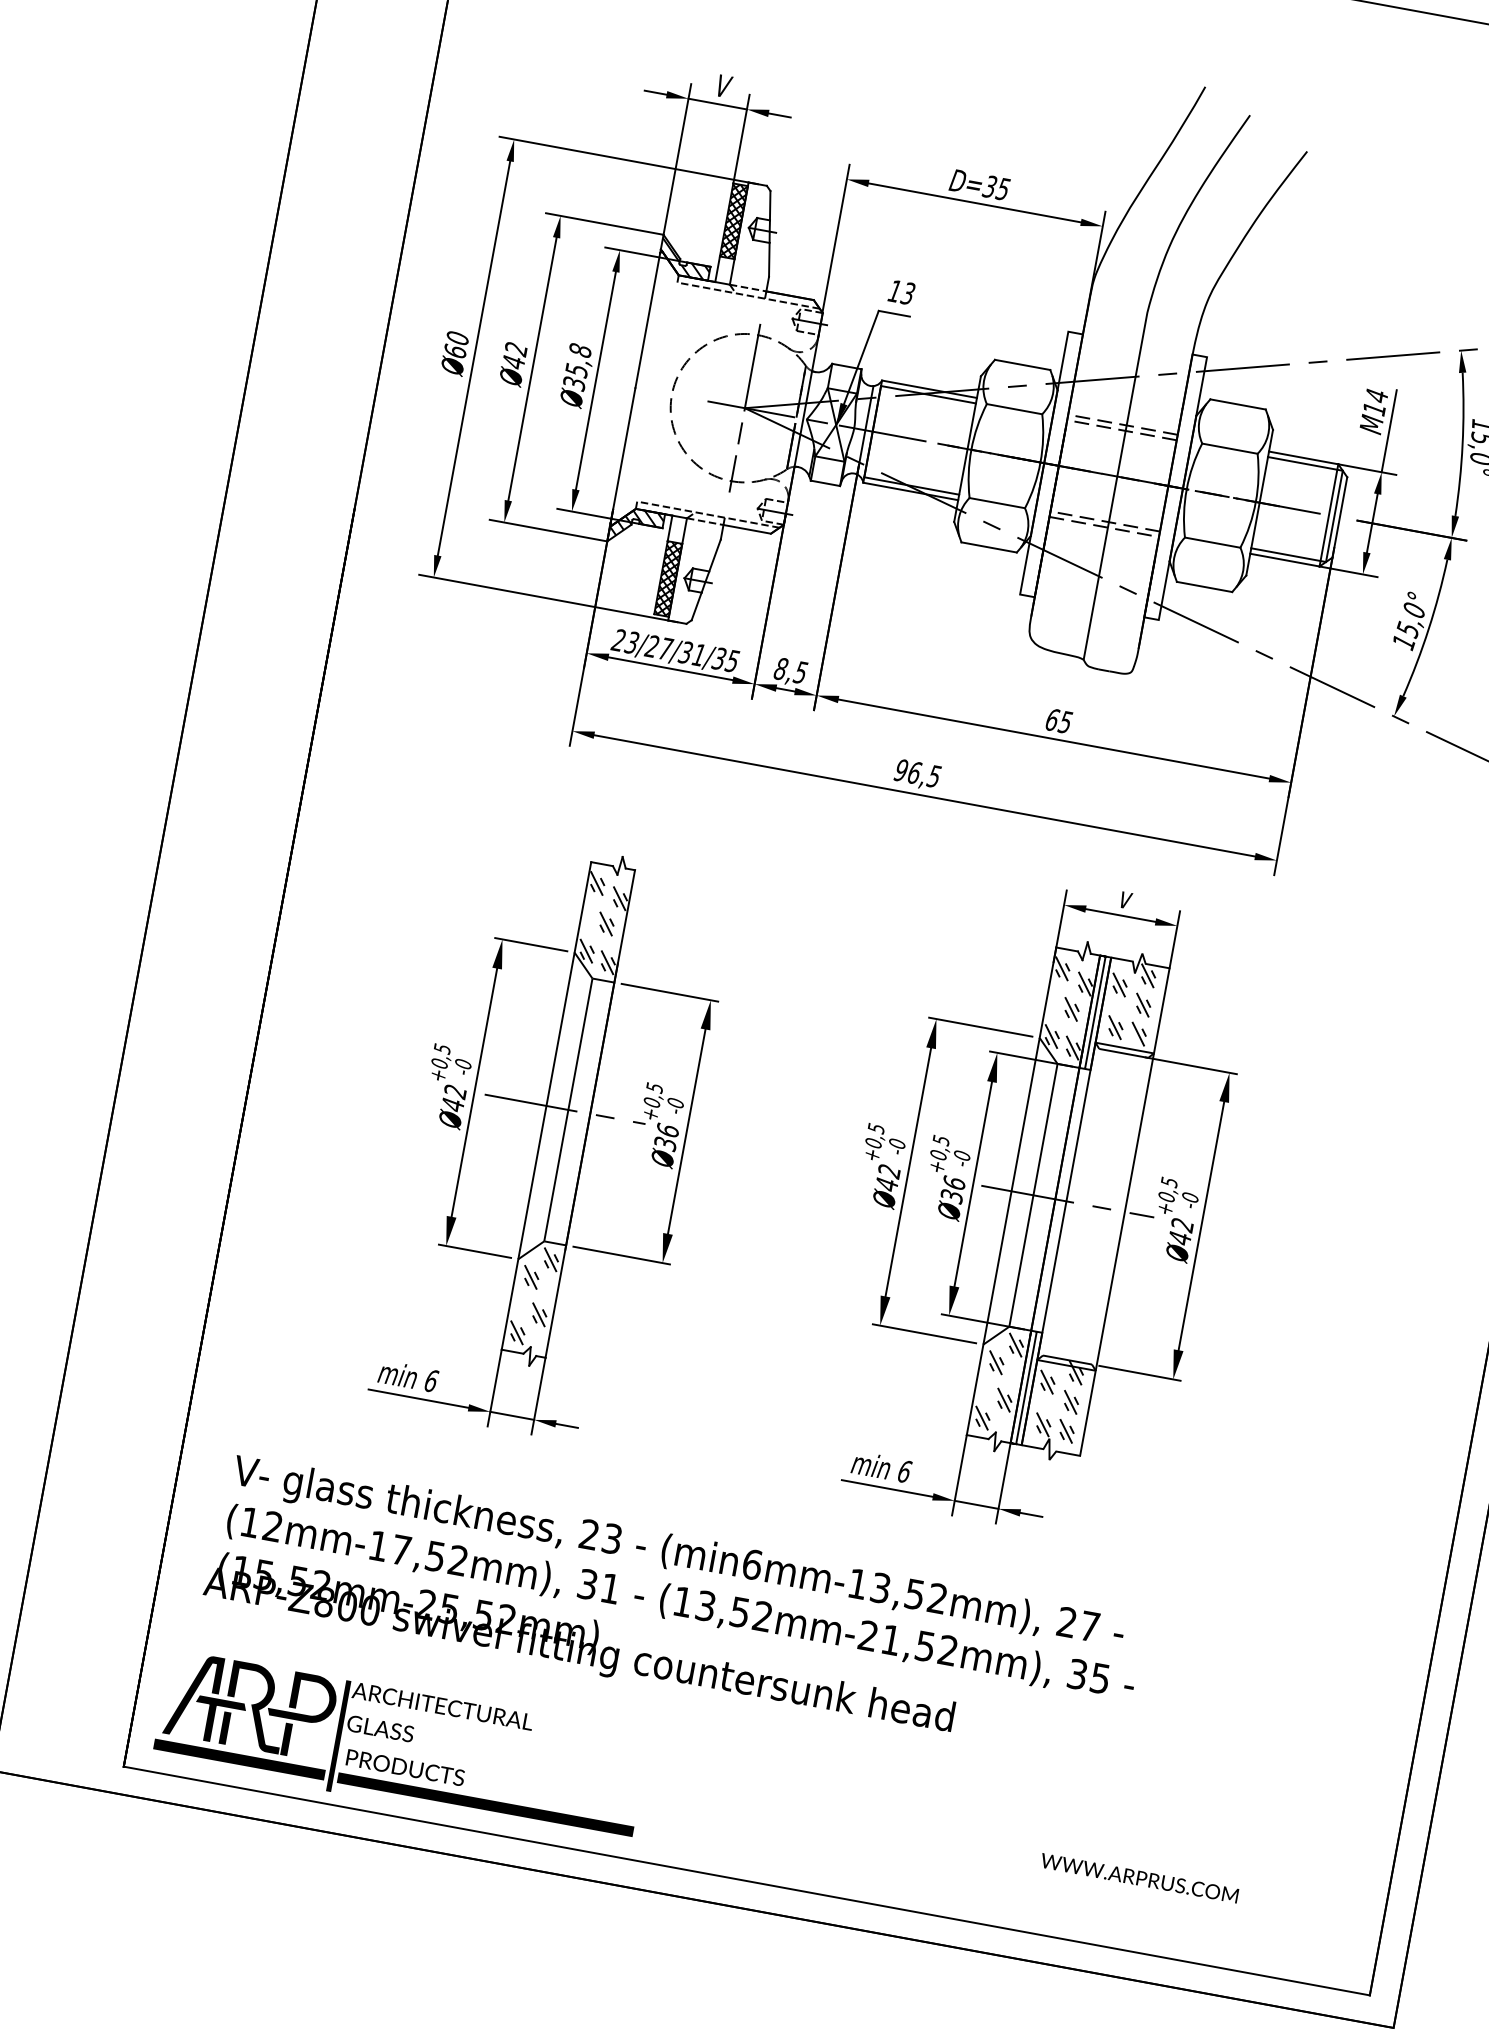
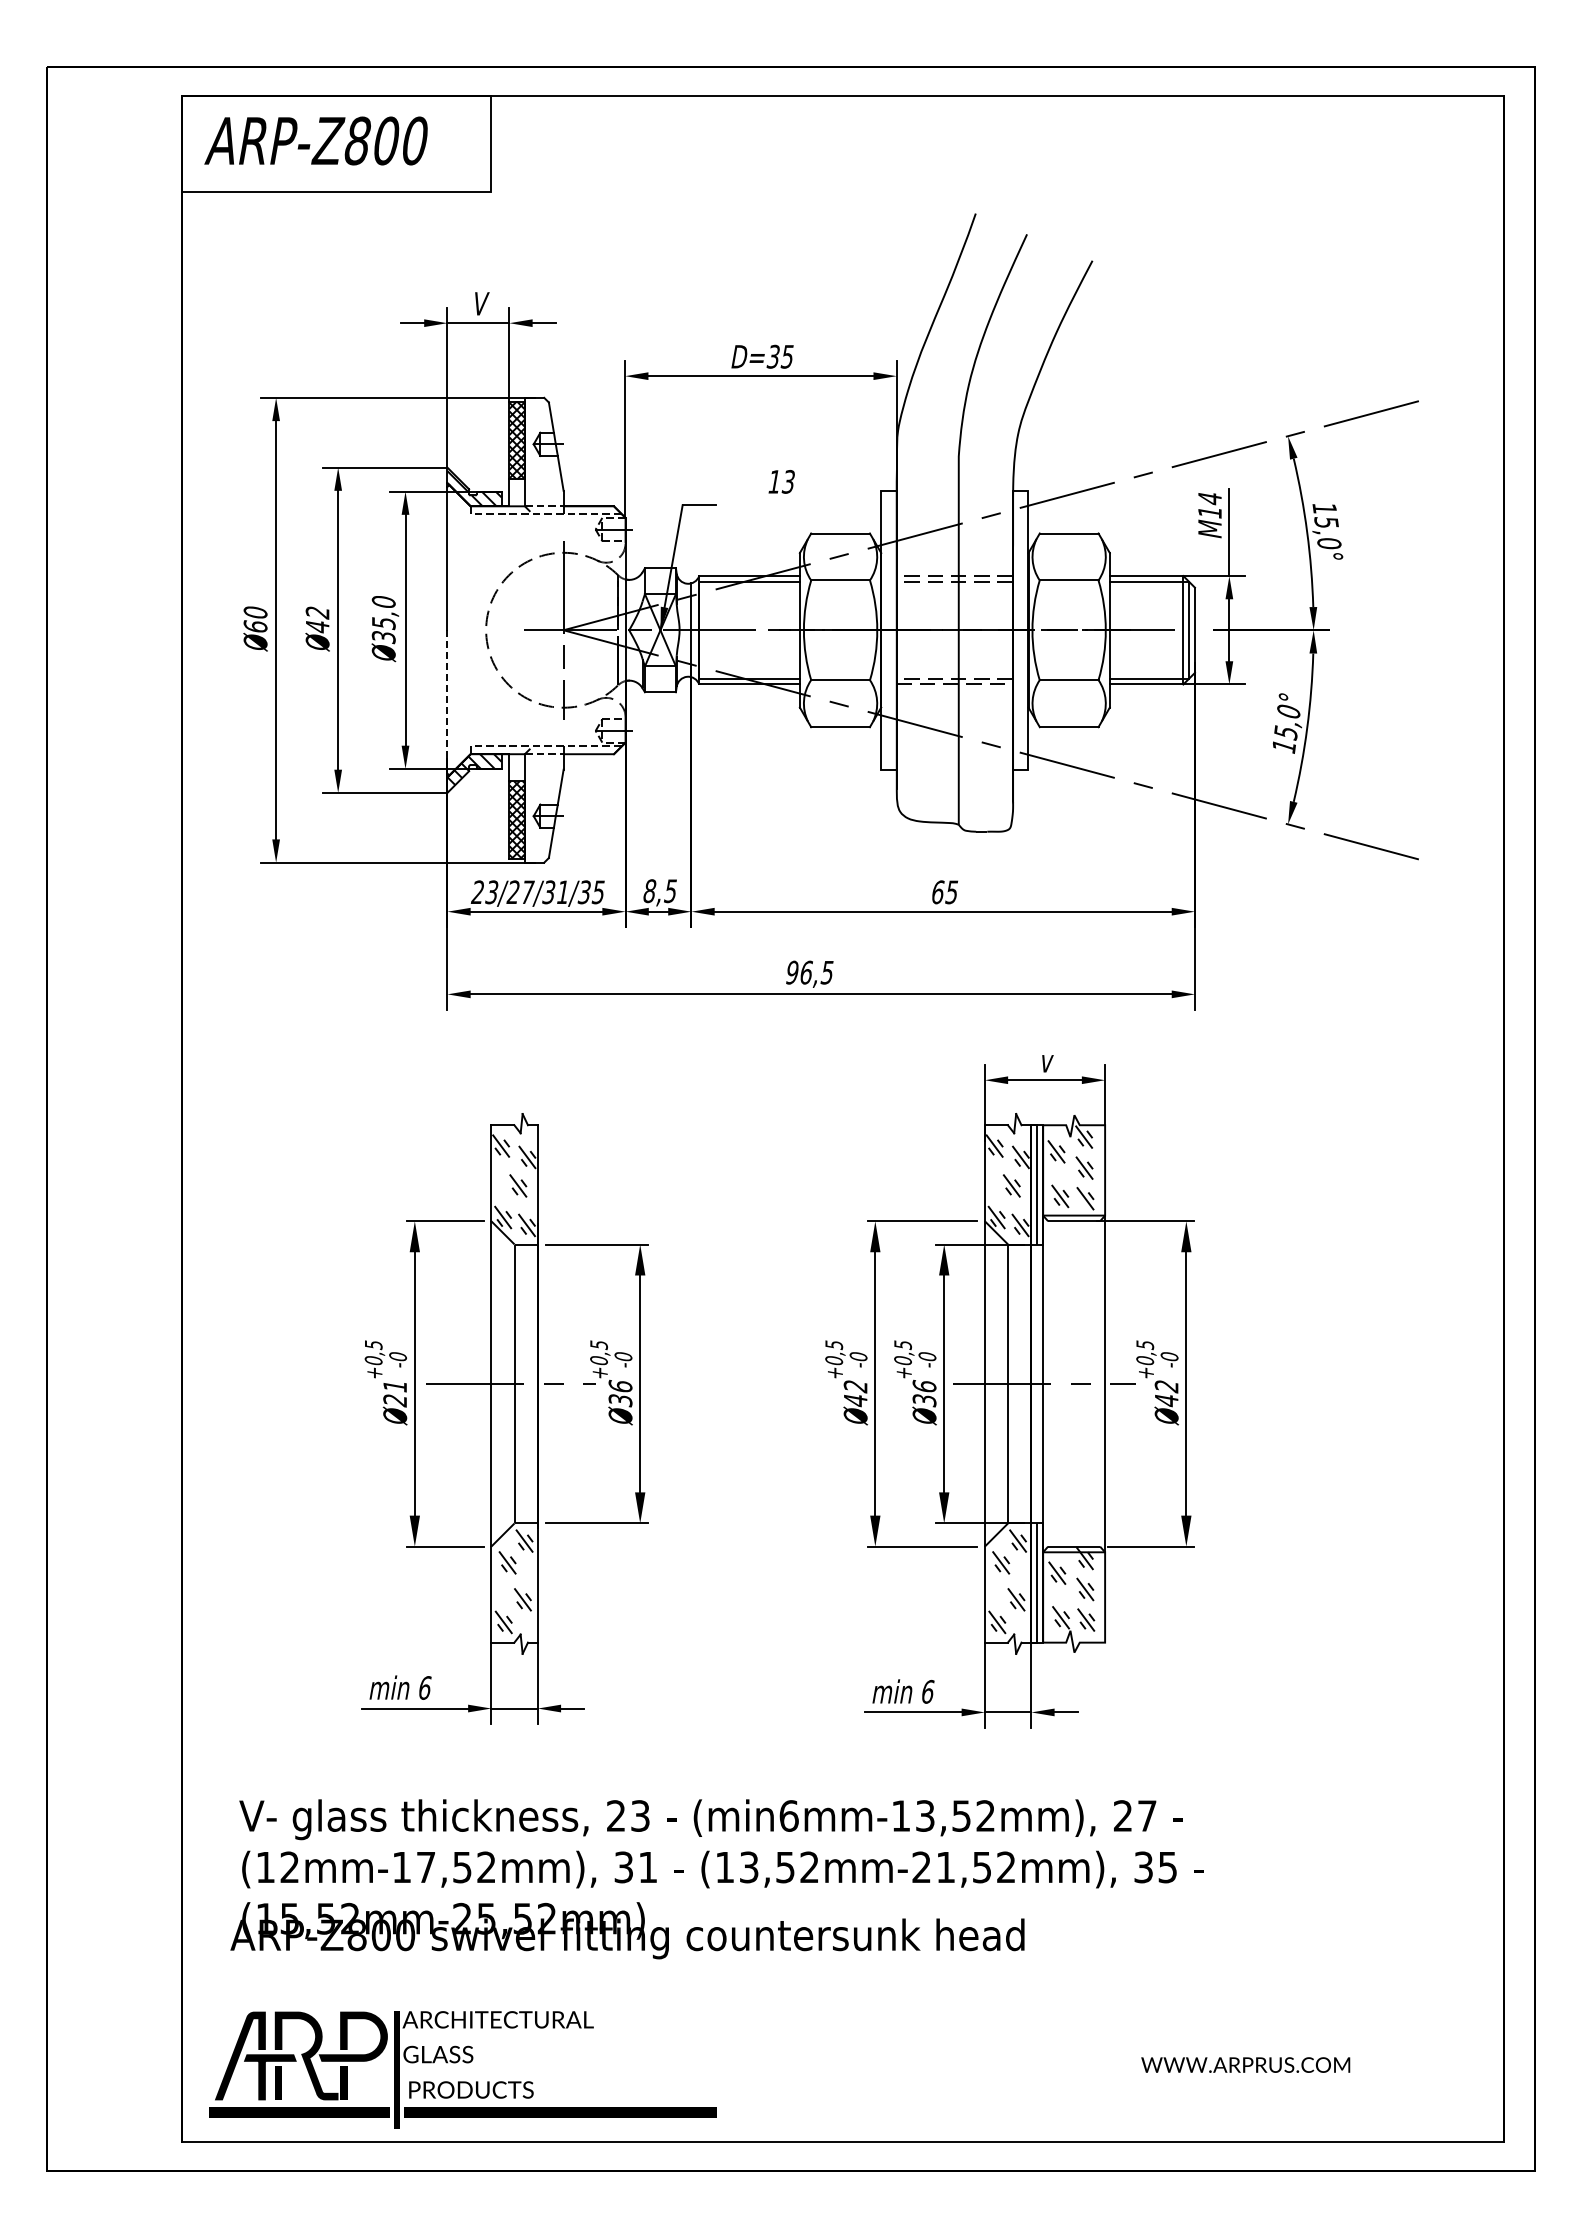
text: (901, 292) -> (781, 481), moved
text: (580, 349) -> (383, 601), Ø35,8 -> Ø35,0
line: (623, 455) -> (447, 701), solid -> dashed
text: (453, 1098) -> (394, 1393), Ø42 -> Ø21

